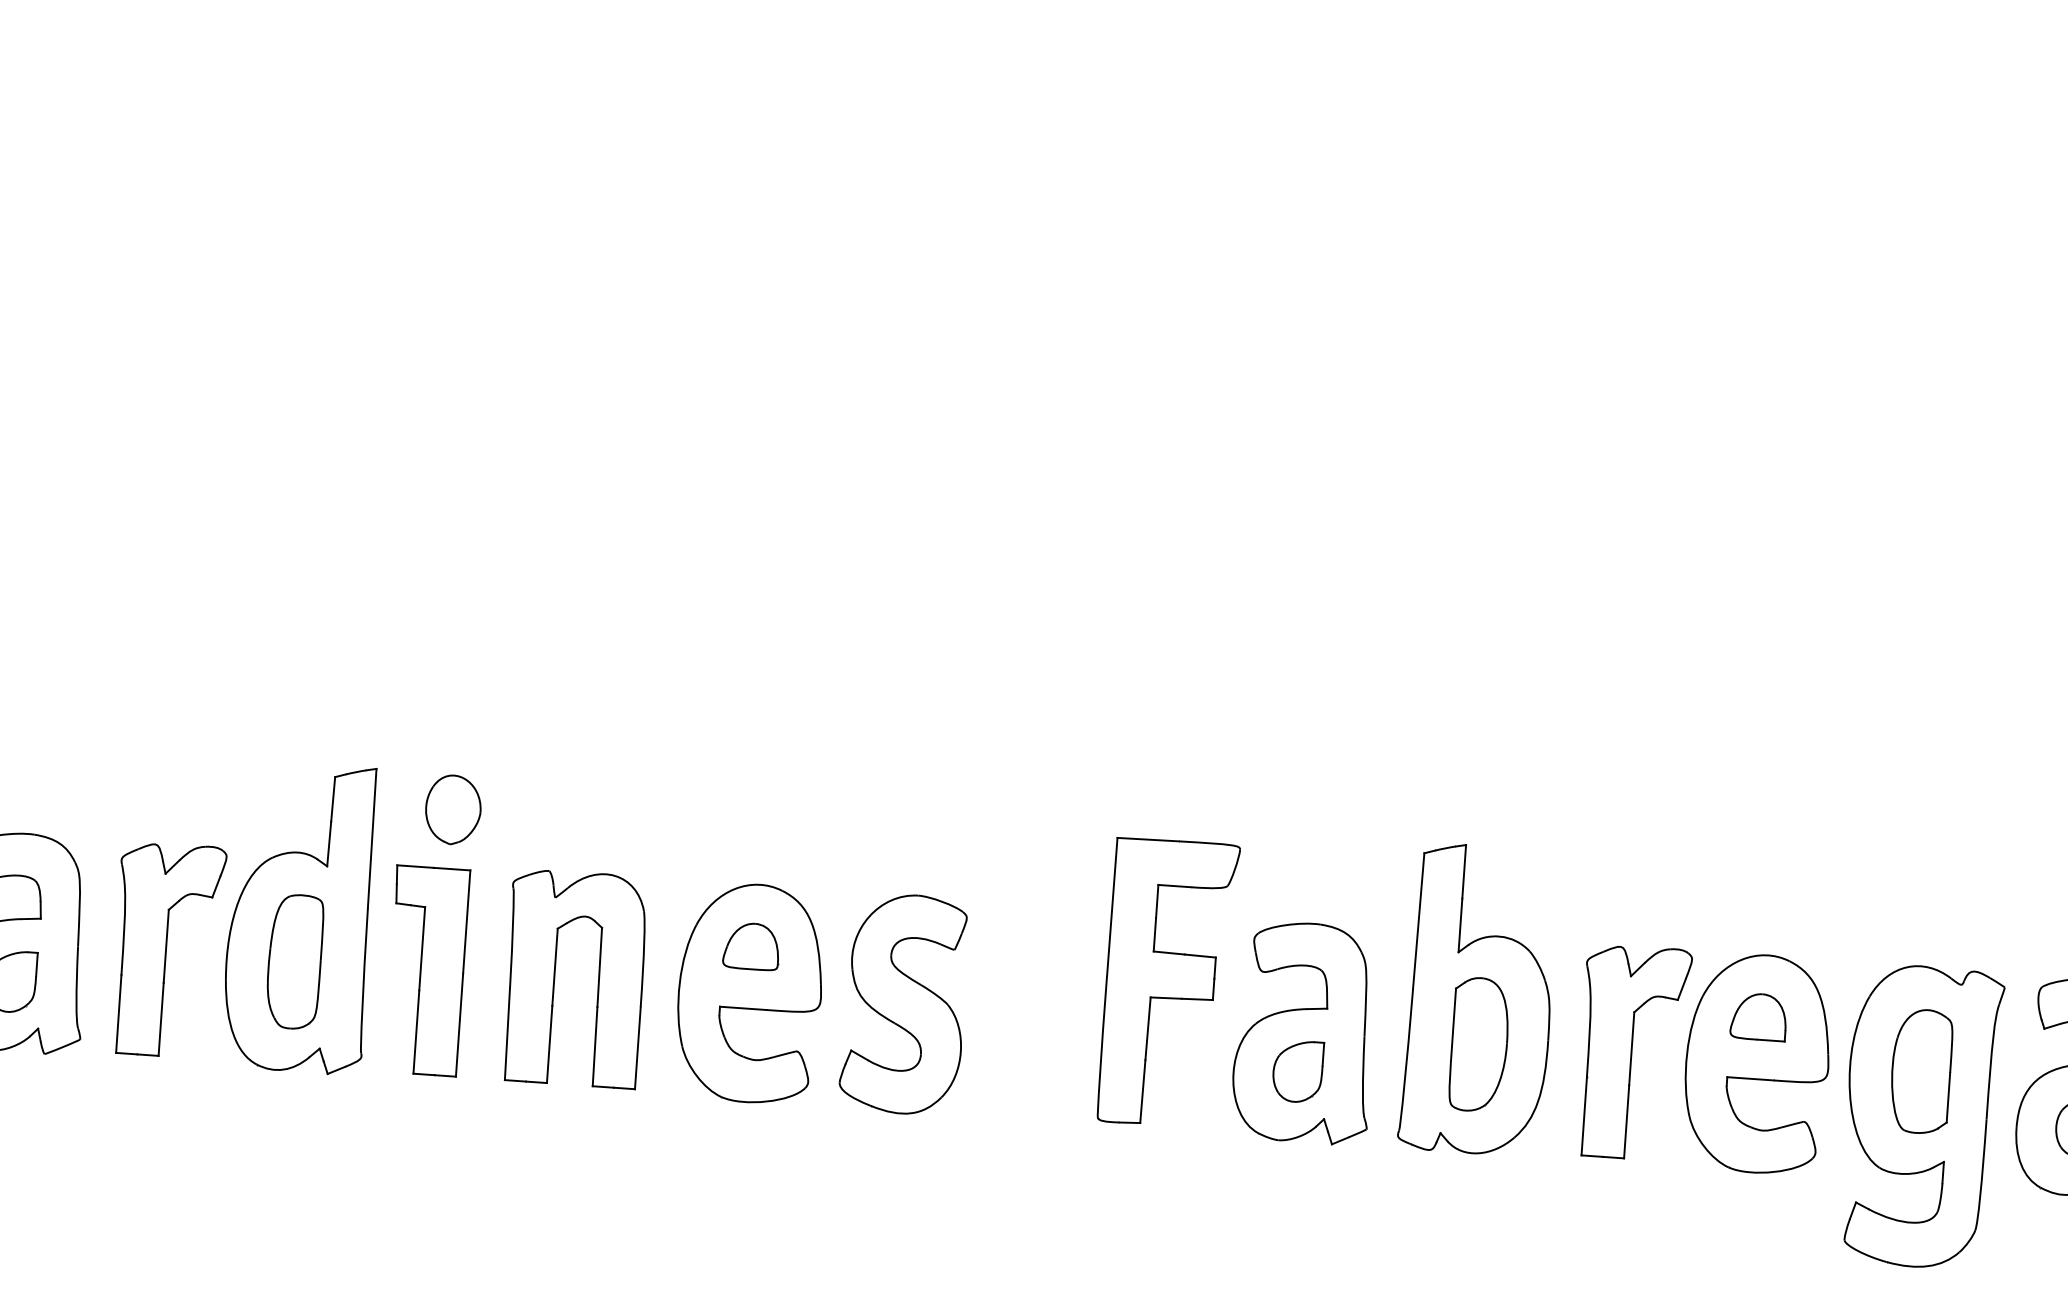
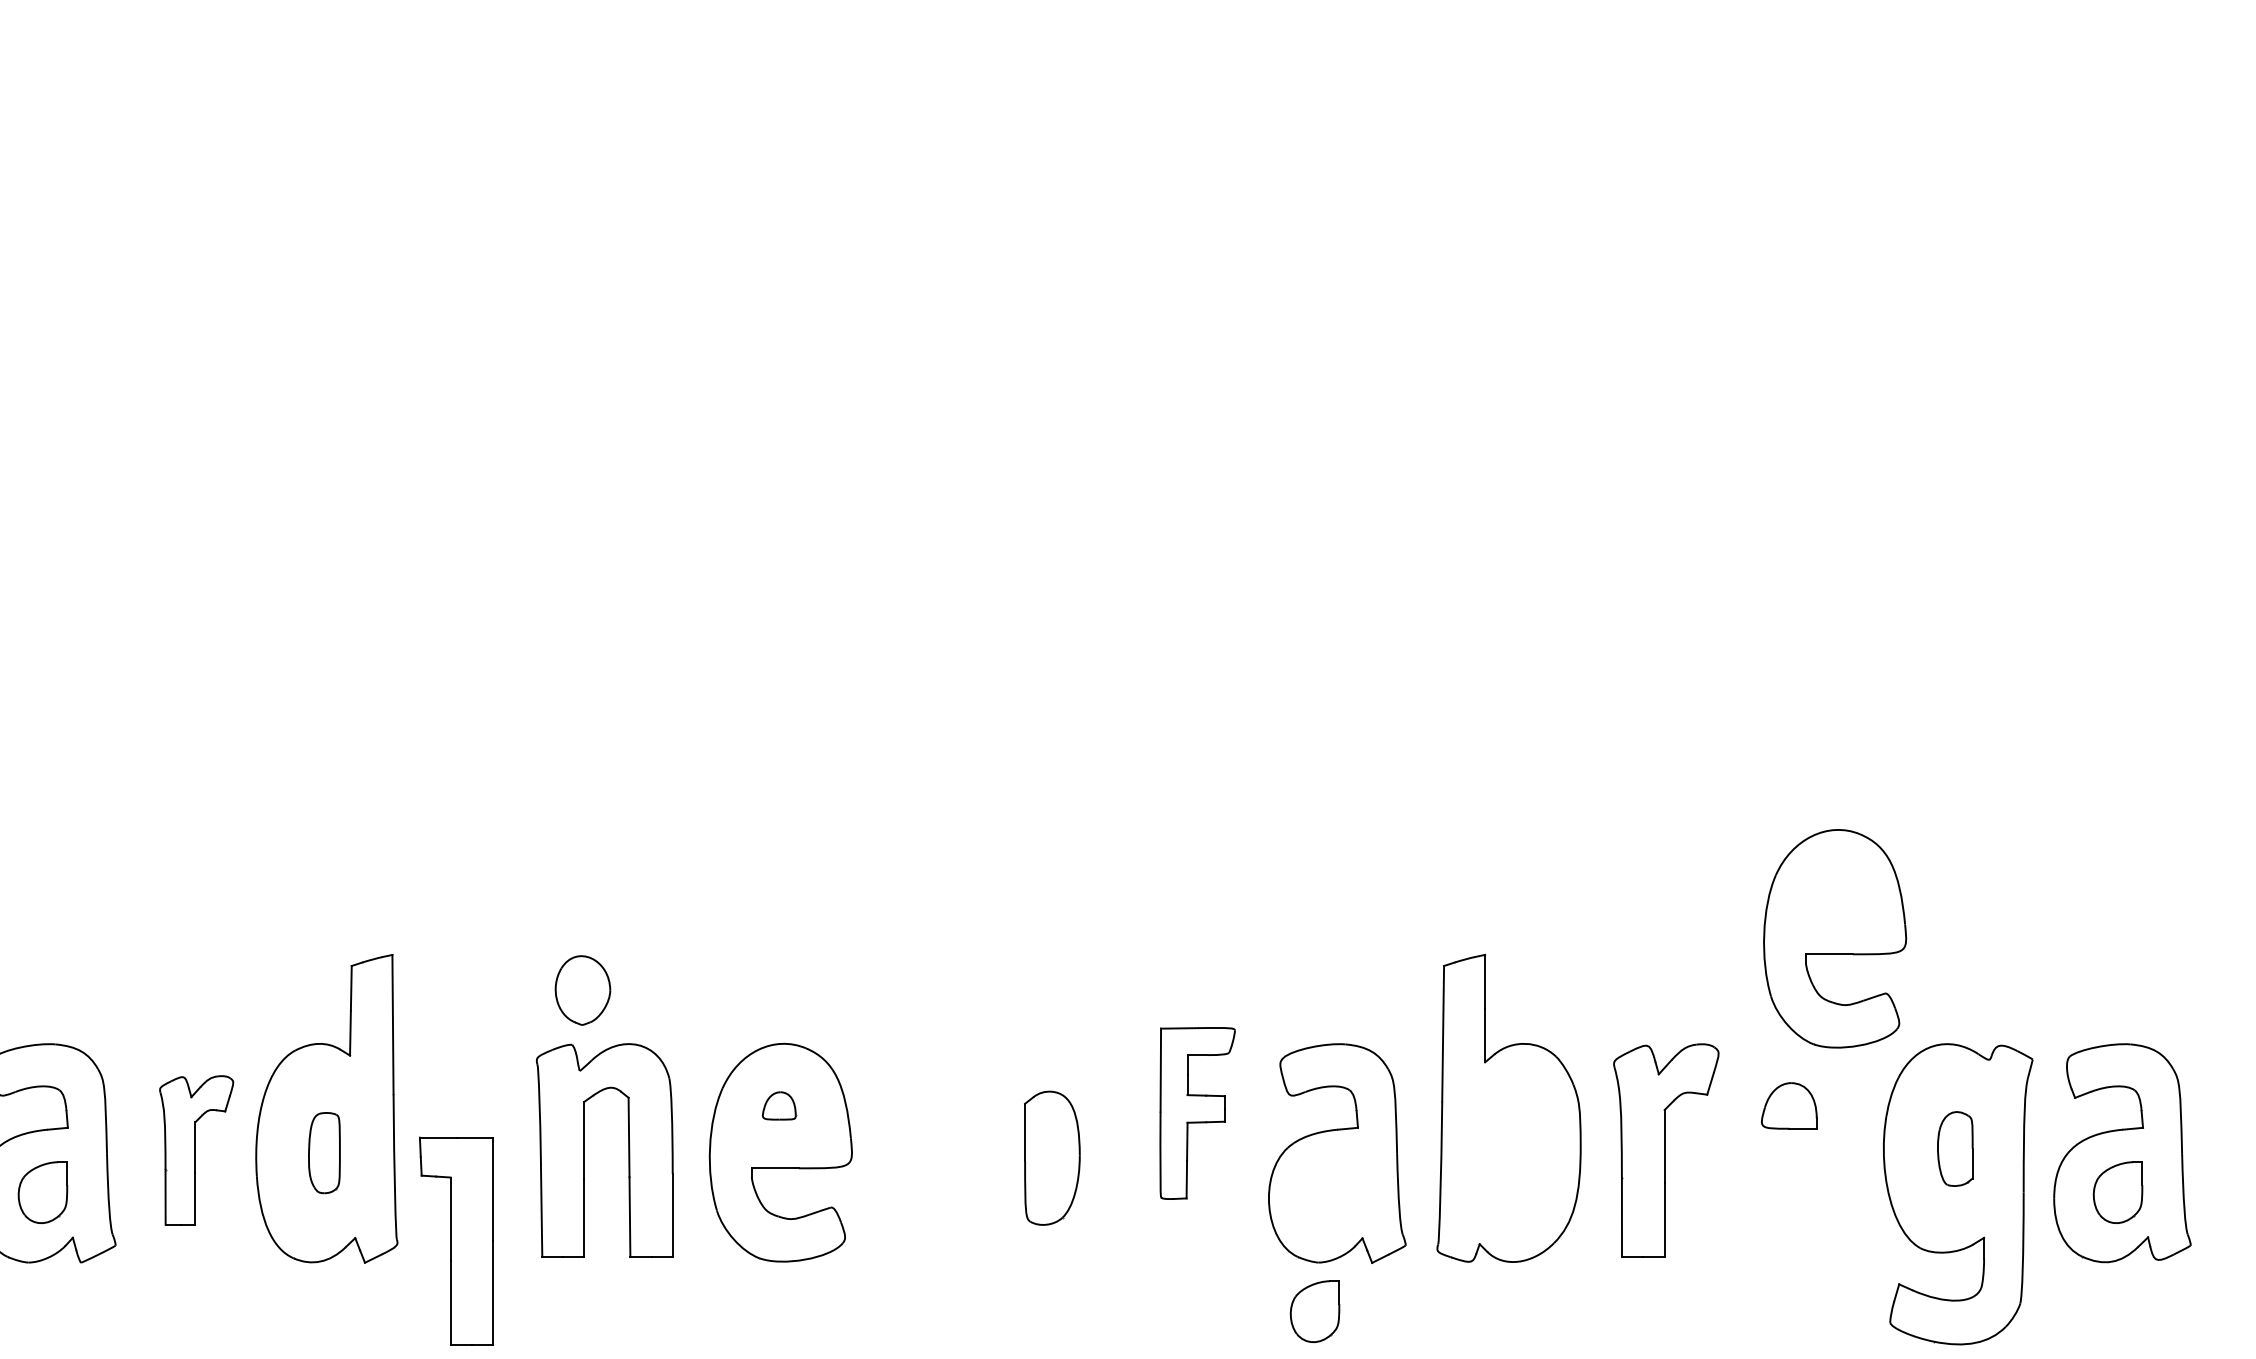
part: (452, 809) -> (582, 990), moved
part: (751, 946) -> (779, 1105), size x0.6
part: (167, 950) -> (196, 1150), size x0.7
part: (294, 961) -> (324, 1152), size x0.6
part: (426, 970) -> (456, 1240), moved
part: (1168, 983) -> (1197, 1113), size x0.6
part: (904, 1003) -> (935, 1152), removed
part: (1479, 1044) -> (1052, 1157), moved
part: (1757, 1063) -> (1835, 938), moved
part: (1921, 1070) -> (1955, 1148), size x0.6
part: (1297, 1071) -> (1314, 1311), moved

